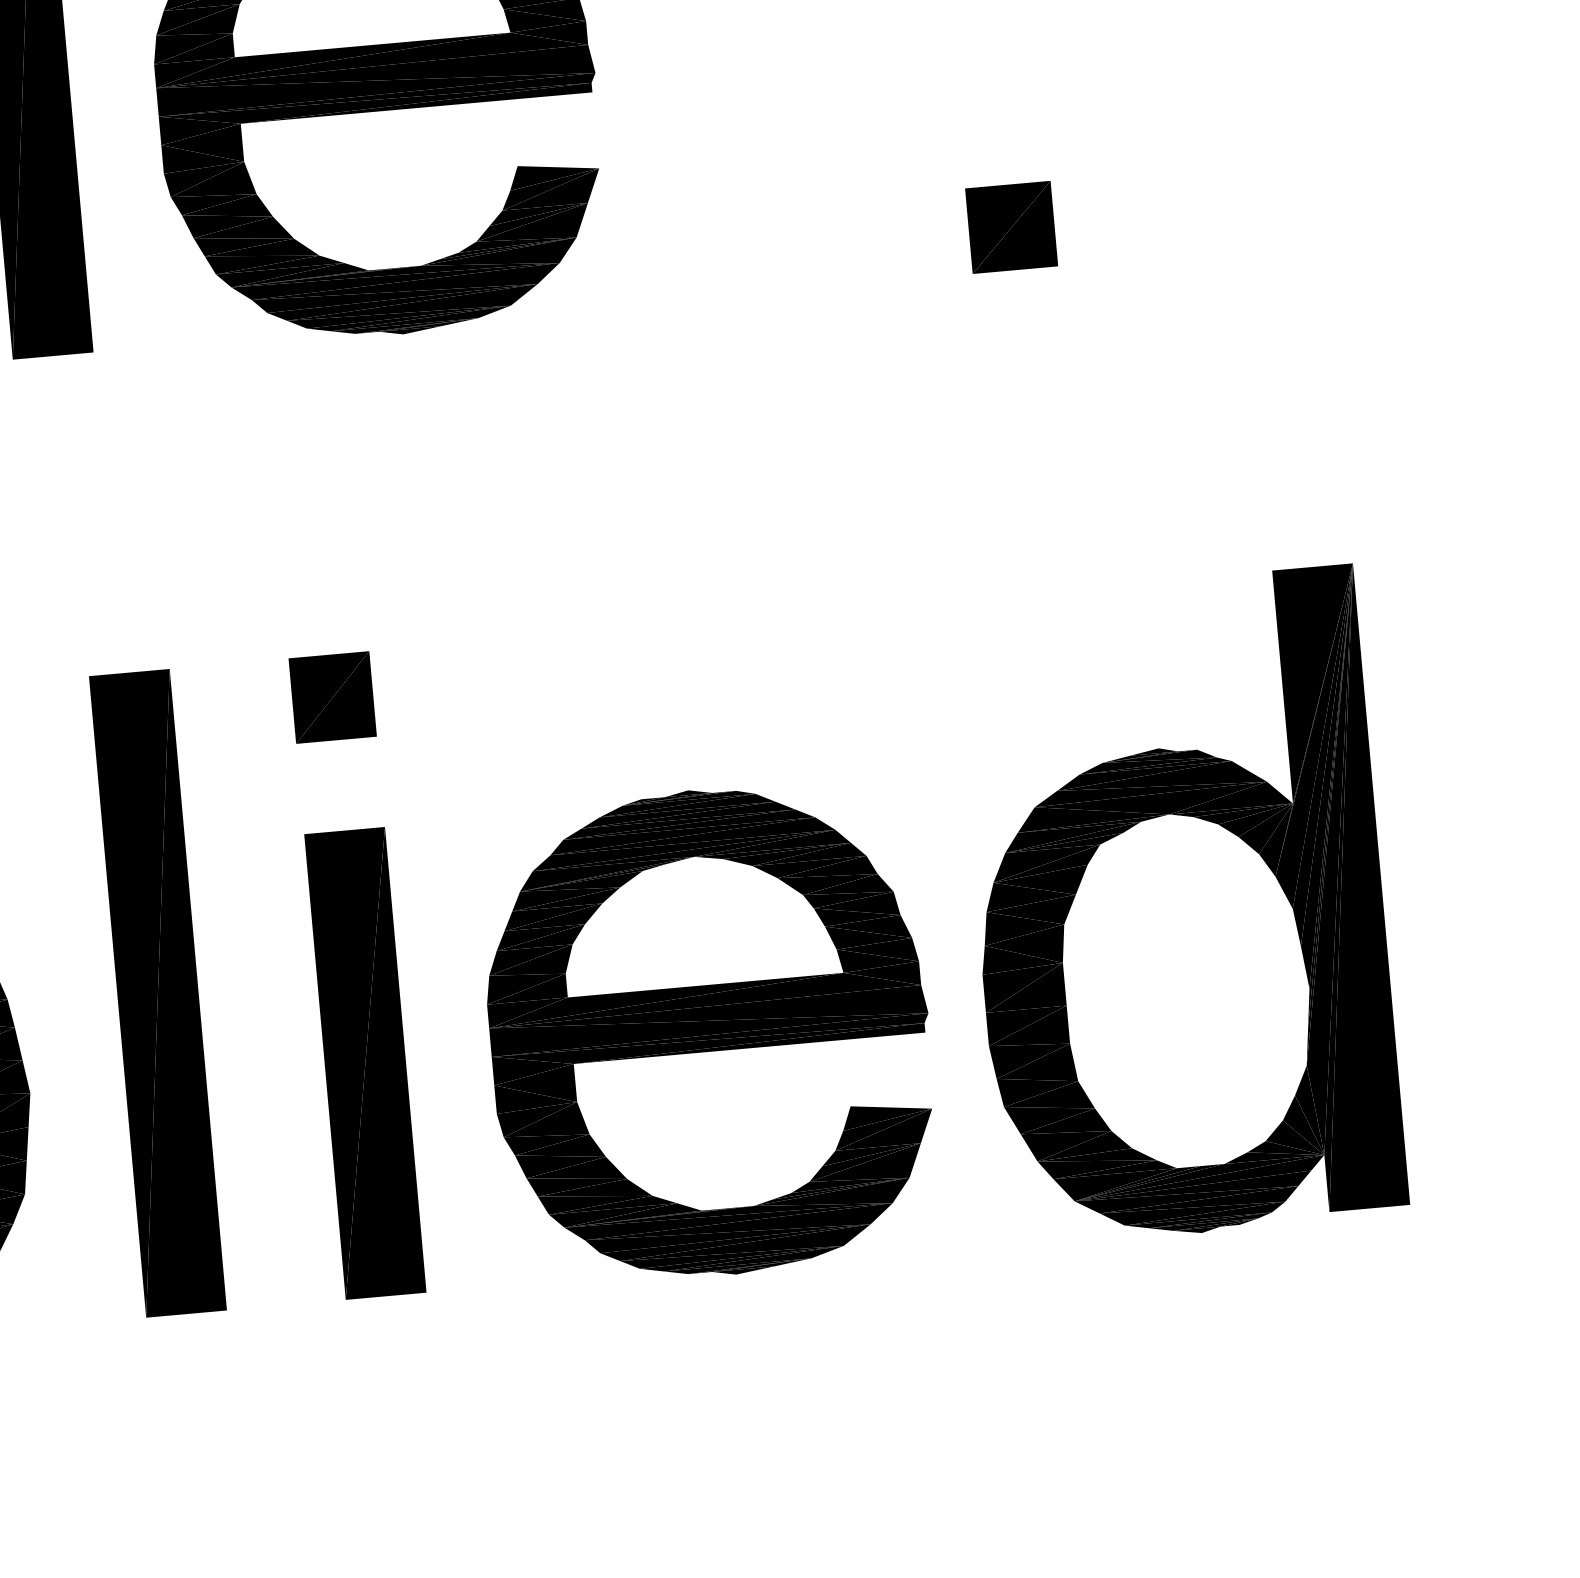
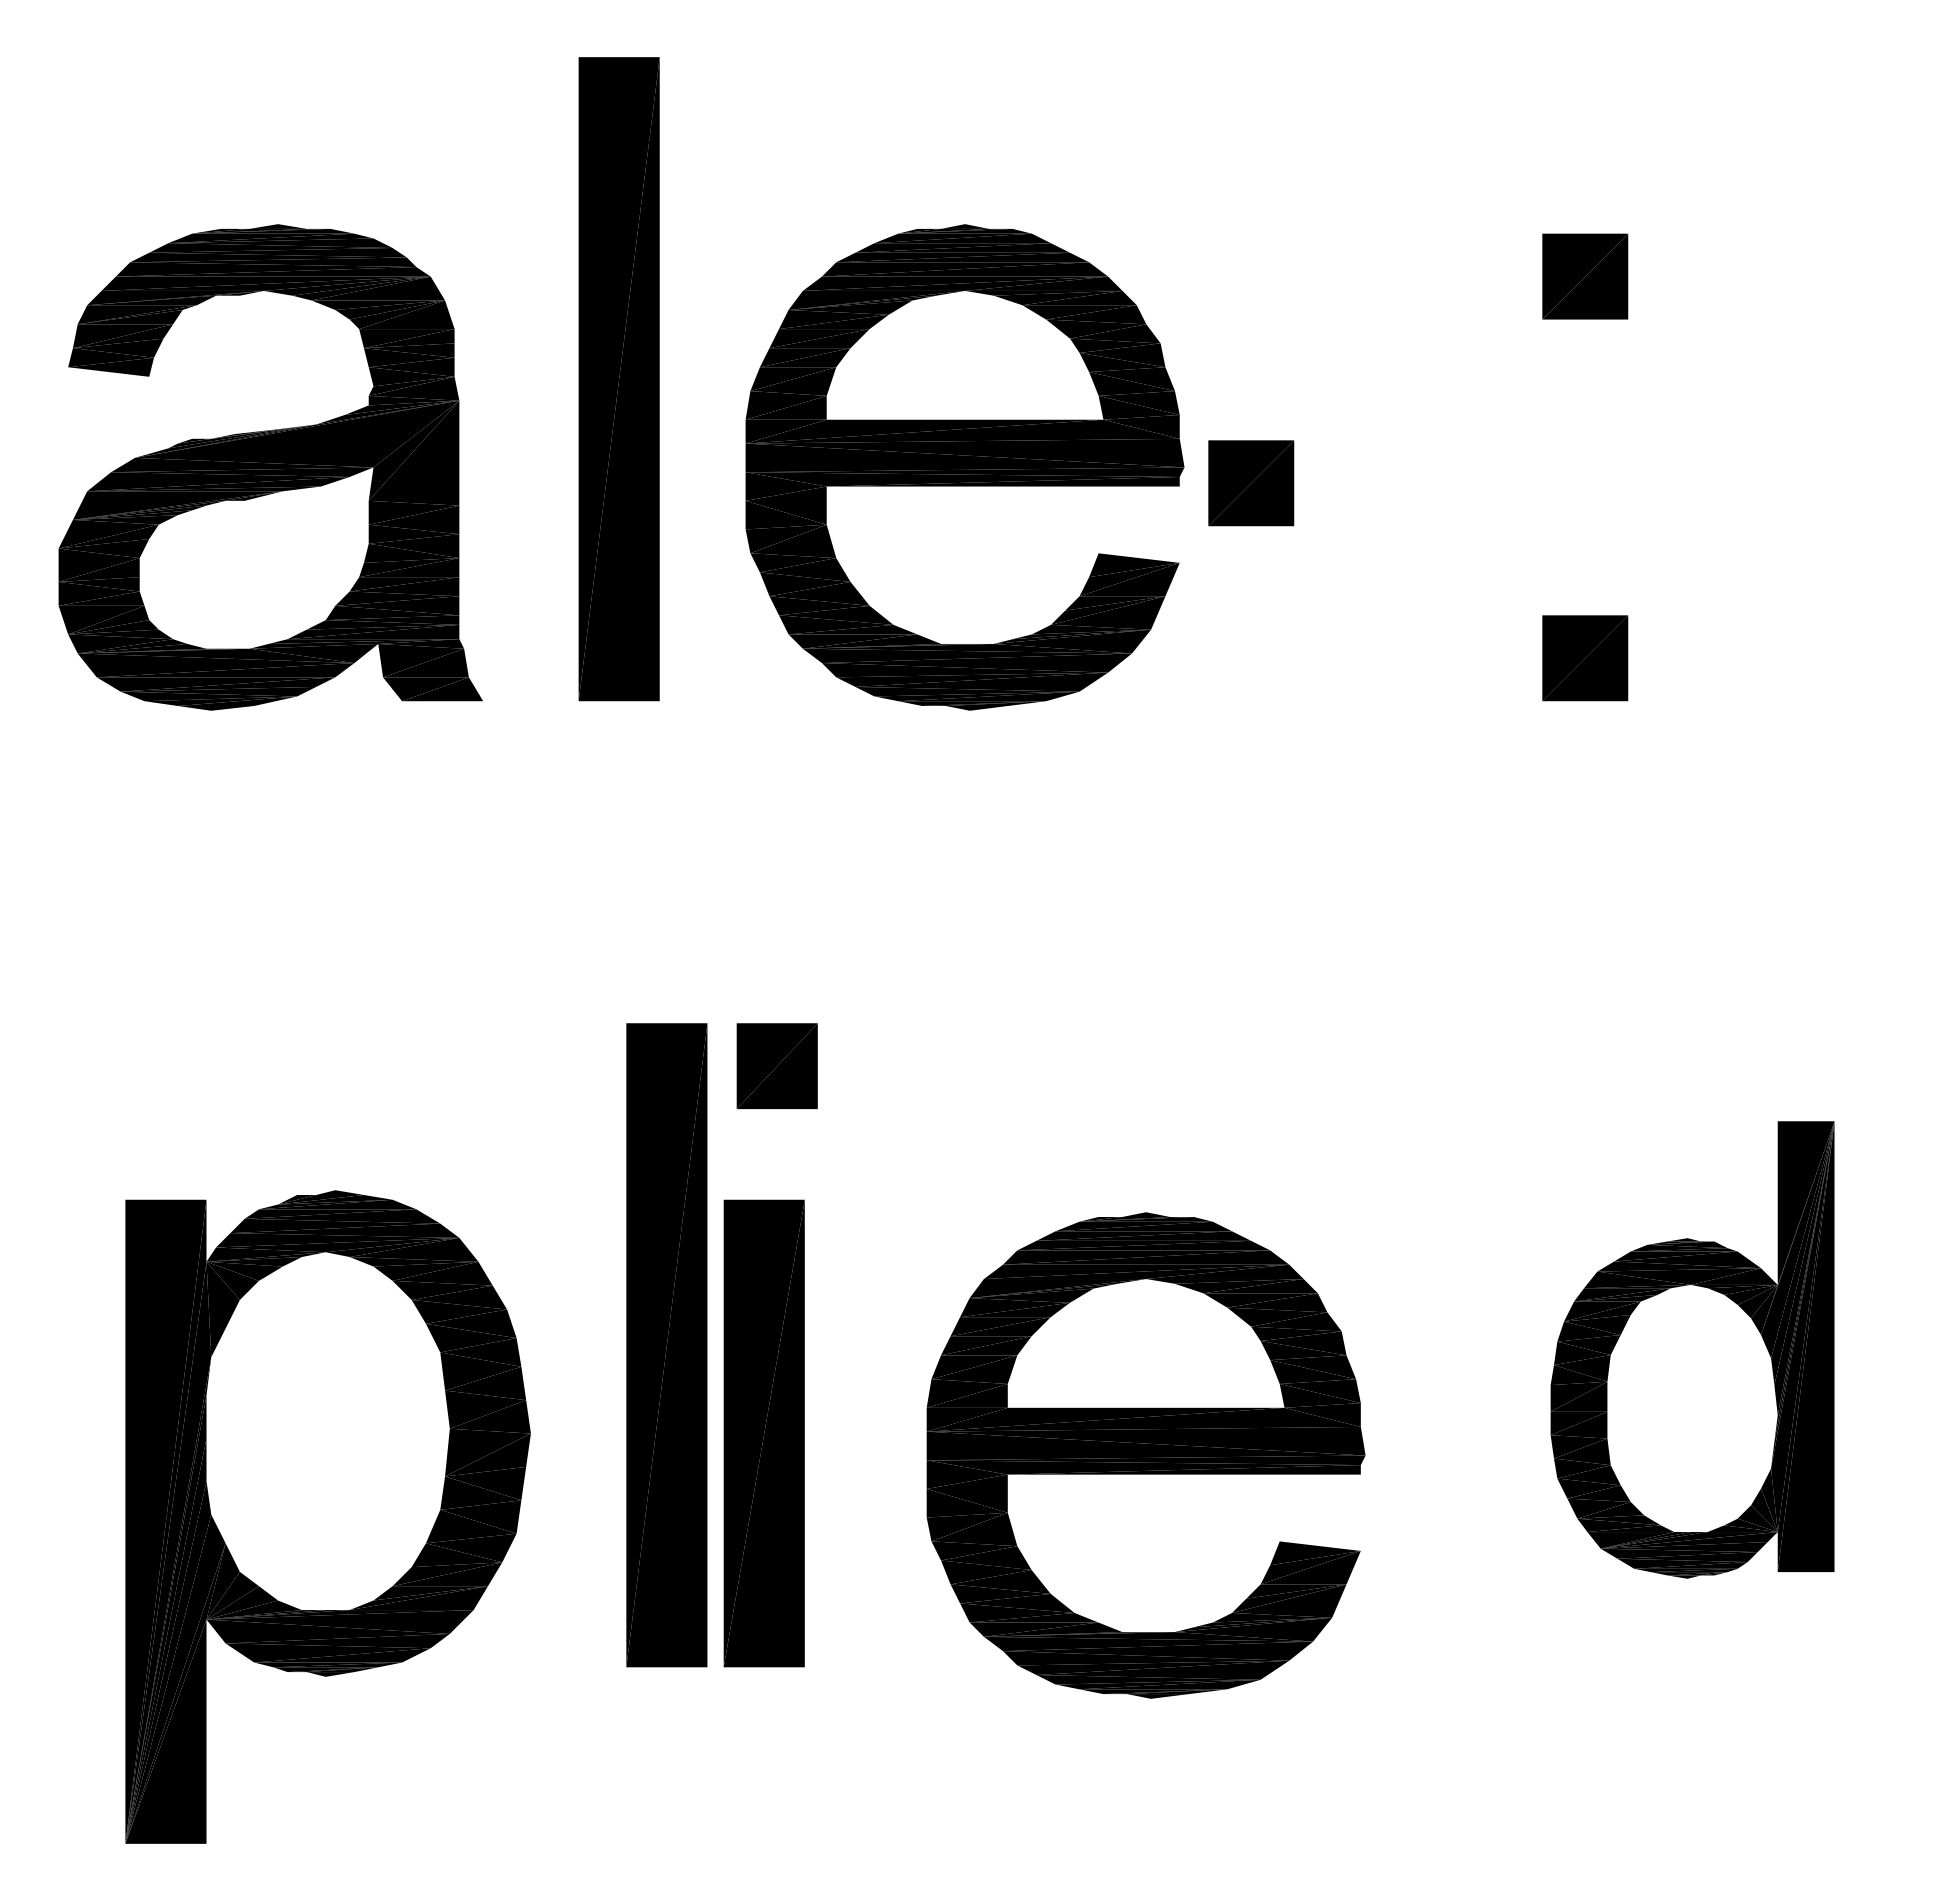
part: (663, 83) -> (1251, 483), added
part: (331, 697) -> (776, 1066), moved
part: (1179, 906) -> (1692, 1349), size x0.7
part: (709, 1032) -> (1145, 1455), moved
part: (364, 1063) -> (763, 1433), moved

